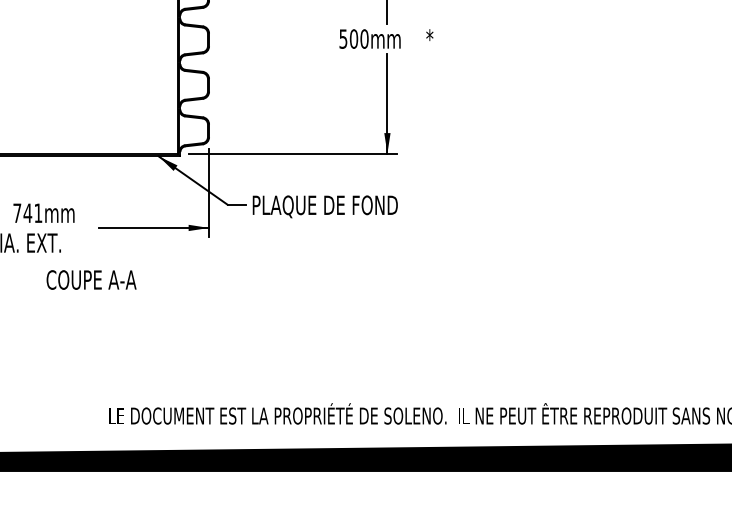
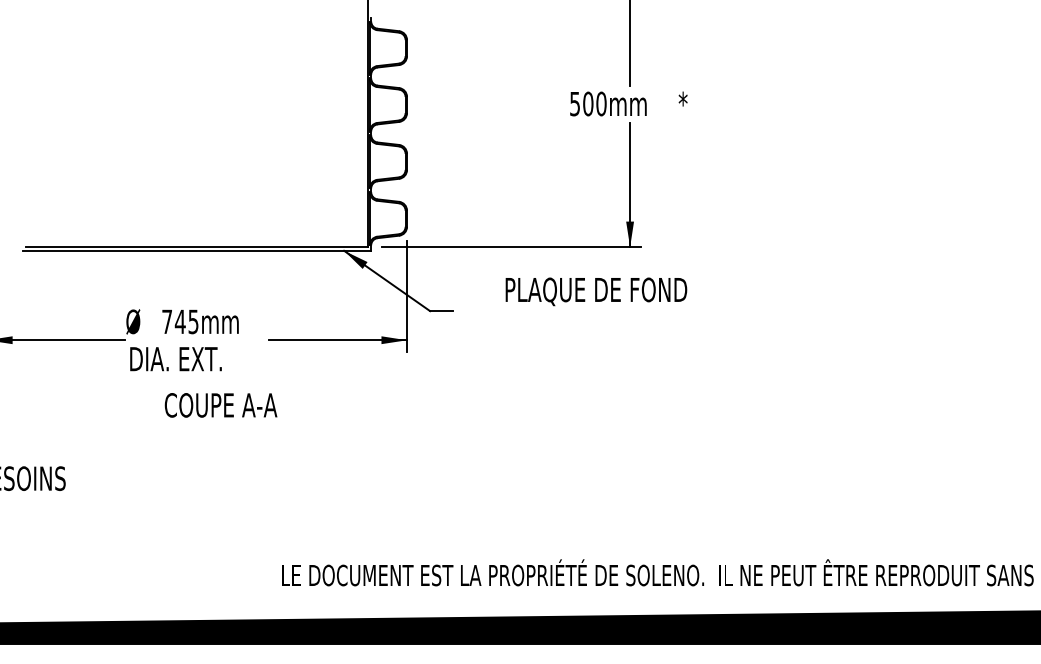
text: (325, 206) -> (596, 291), moved
text: (38, 212) -> (193, 321), 741mm -> 745mm
text: (91, 280) -> (220, 405), moved

